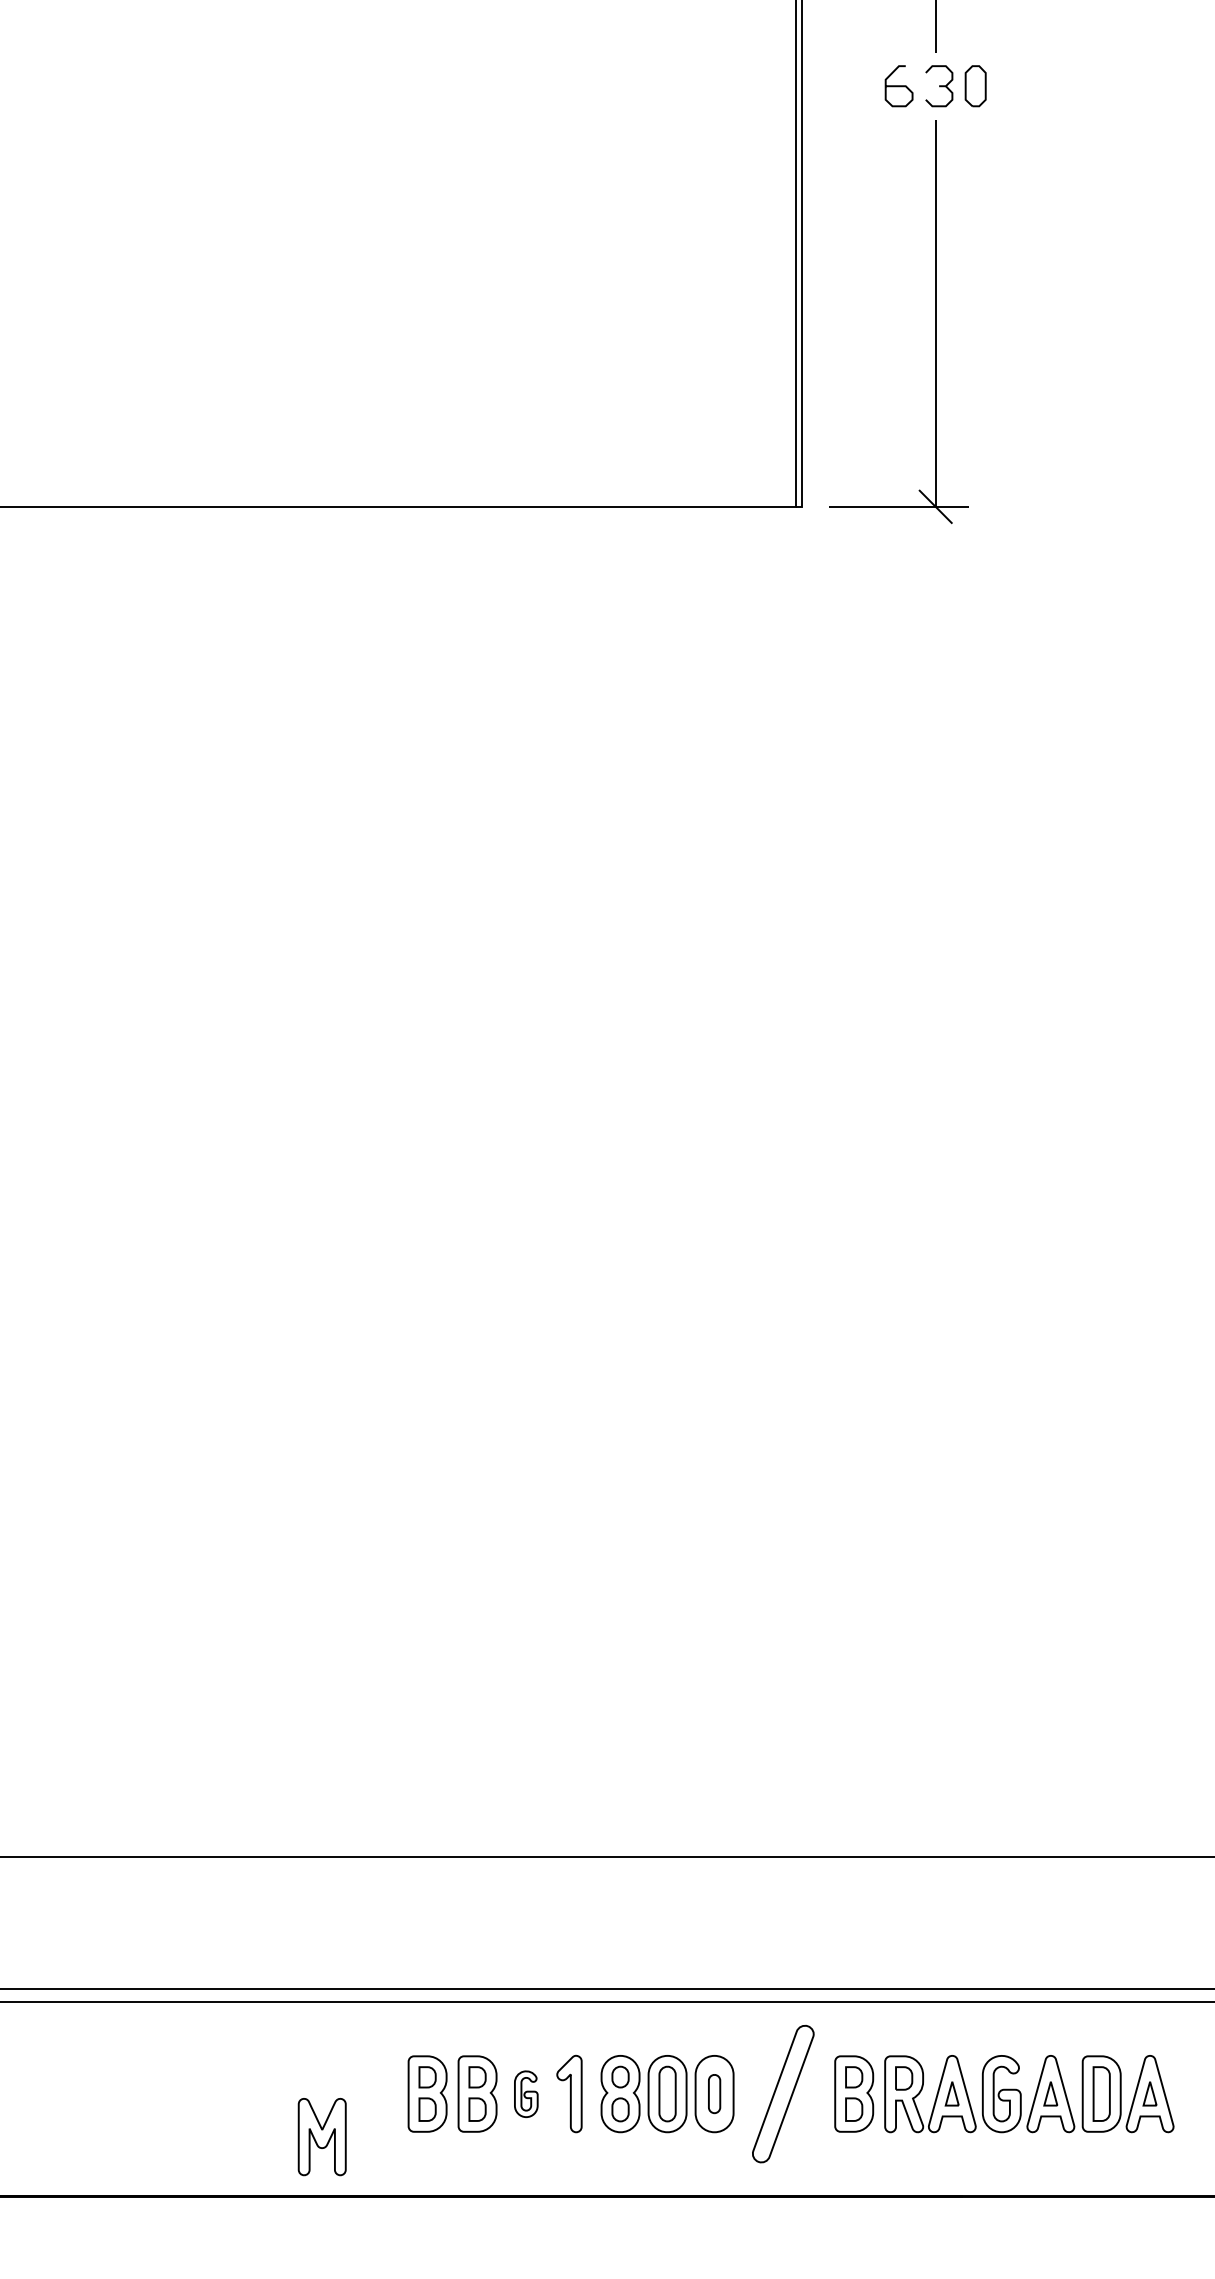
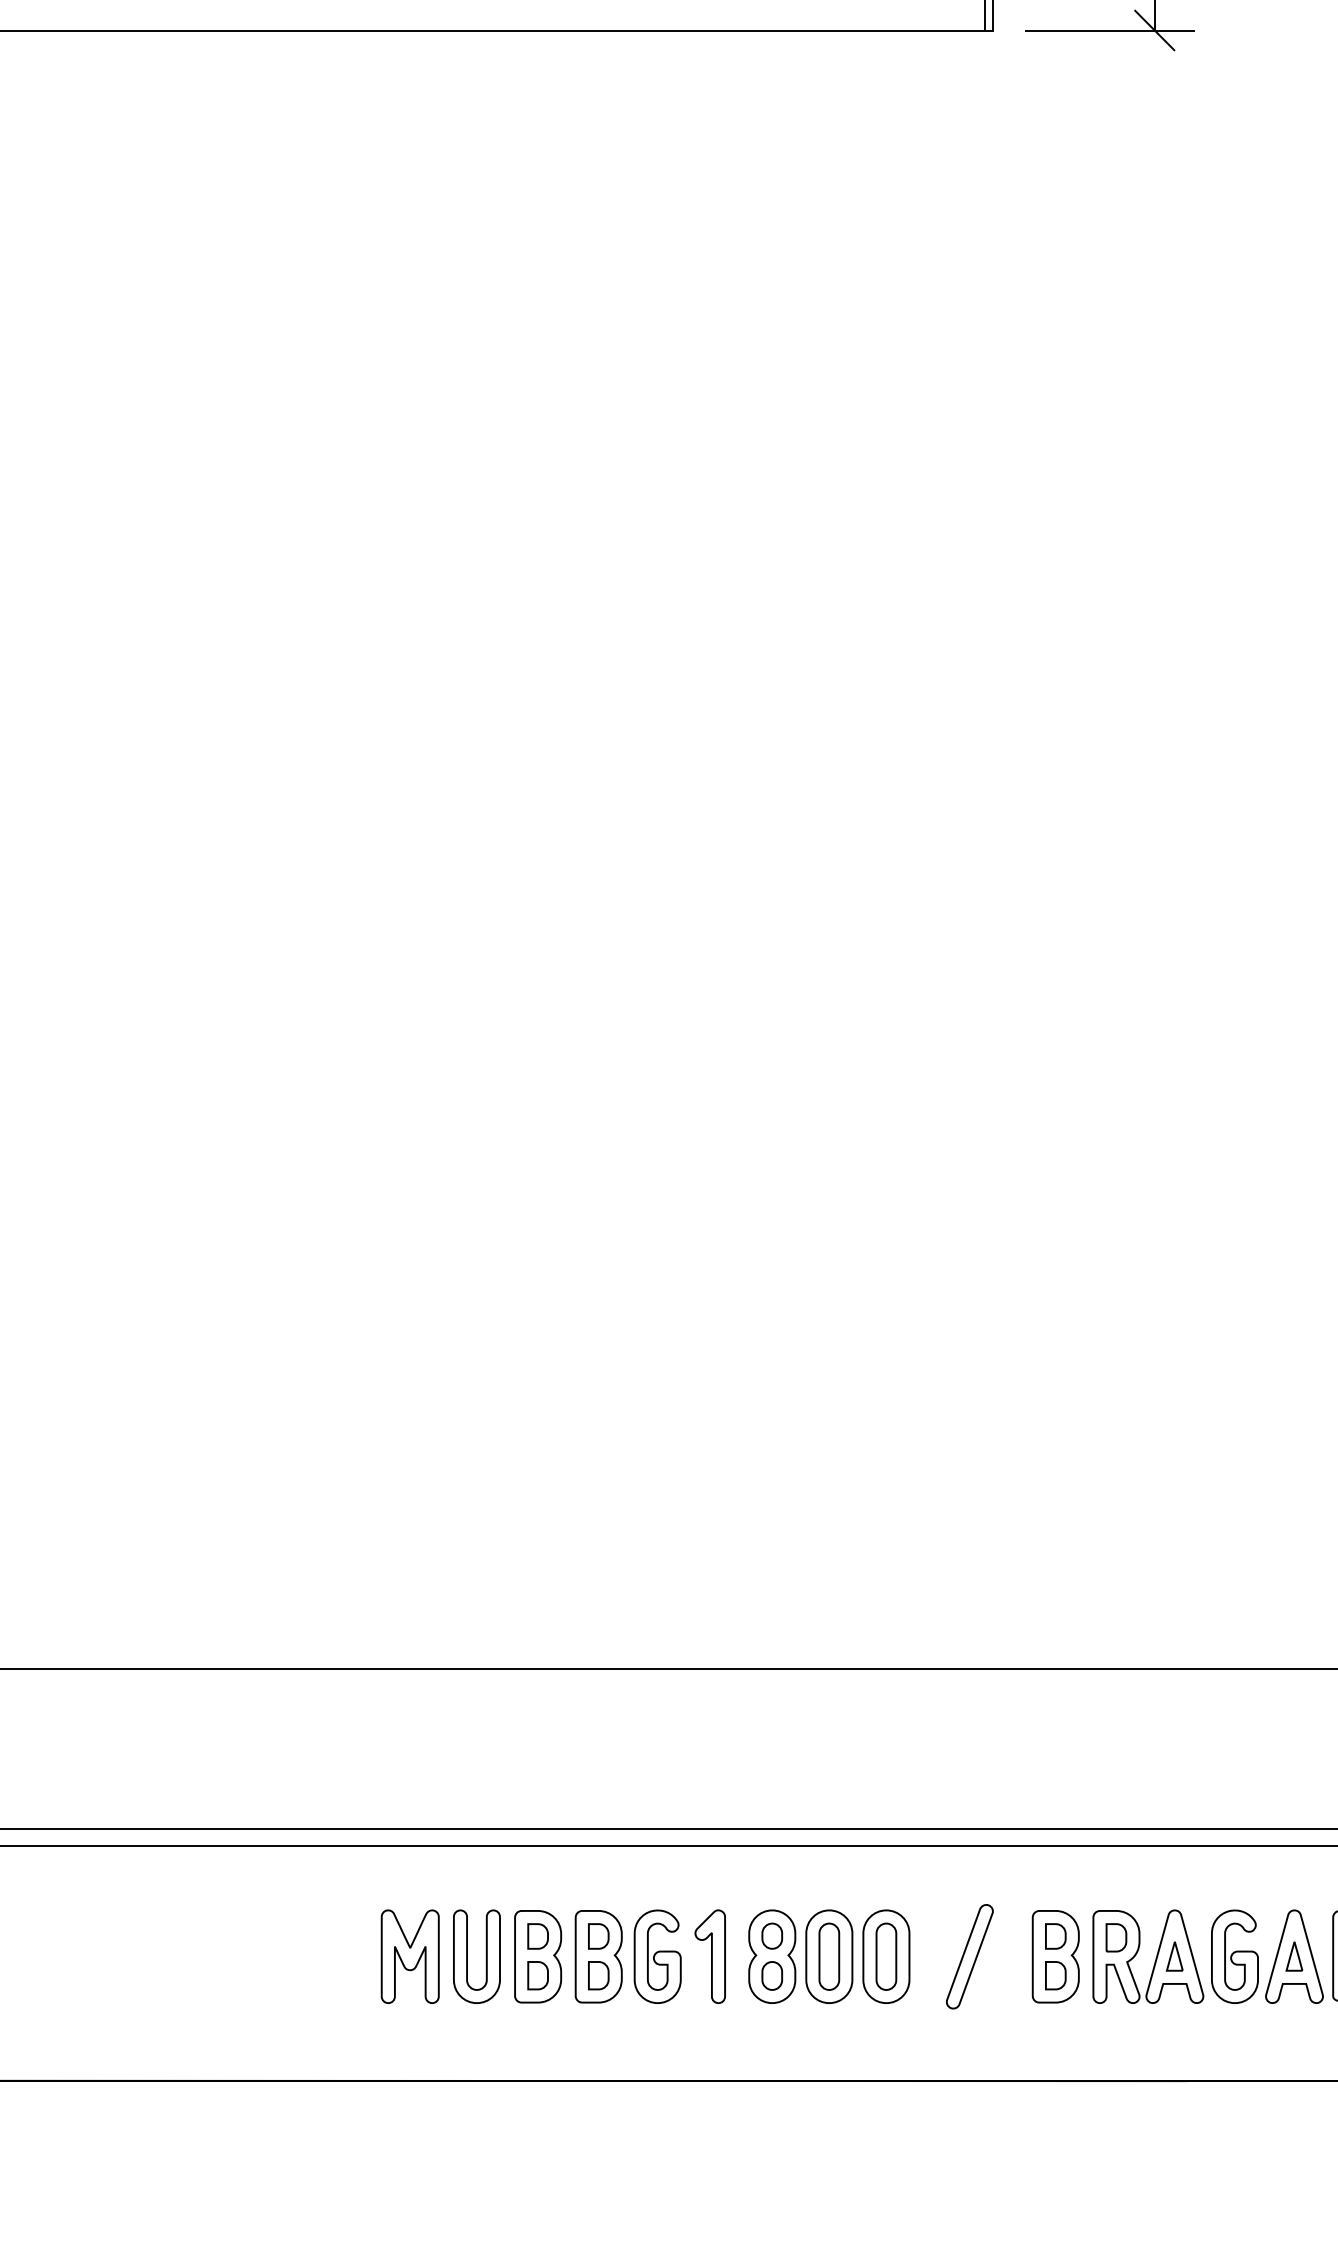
part: (714, 2093) -> (886, 1956), size x1.43
part: (783, 2093) -> (970, 1956), size x0.62
part: (384, 2094) -> (485, 1957), added
part: (526, 2094) -> (658, 1957), size x1.67
part: (321, 2137) -> (409, 1957), moved

